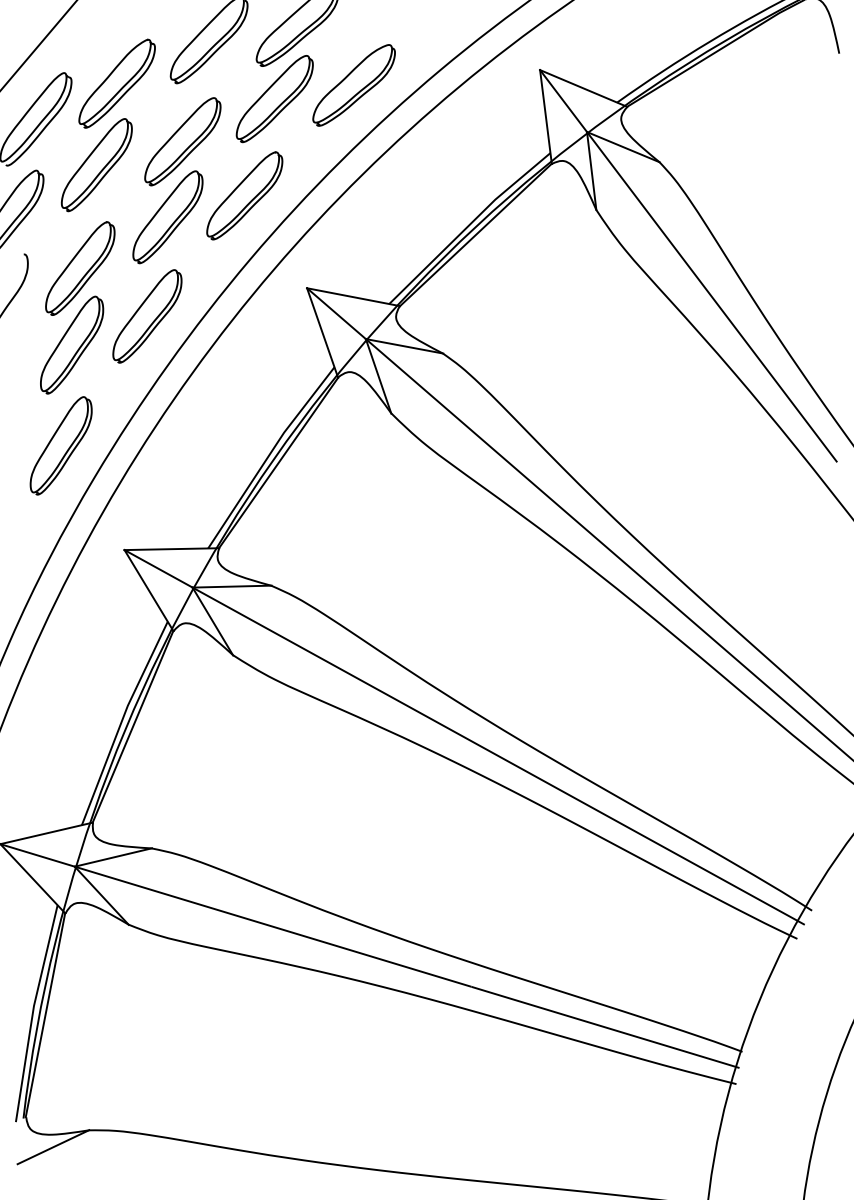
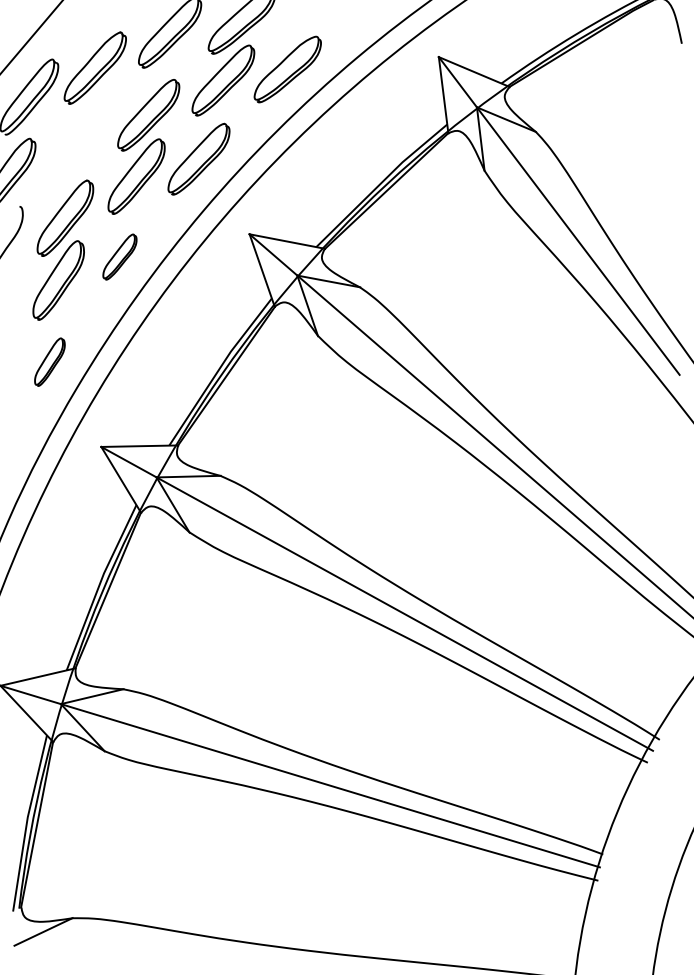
part: (96, 164) -> (78, 133), removed
part: (146, 315) -> (119, 256), size x0.6
part: (60, 444) -> (49, 361), size x0.6

